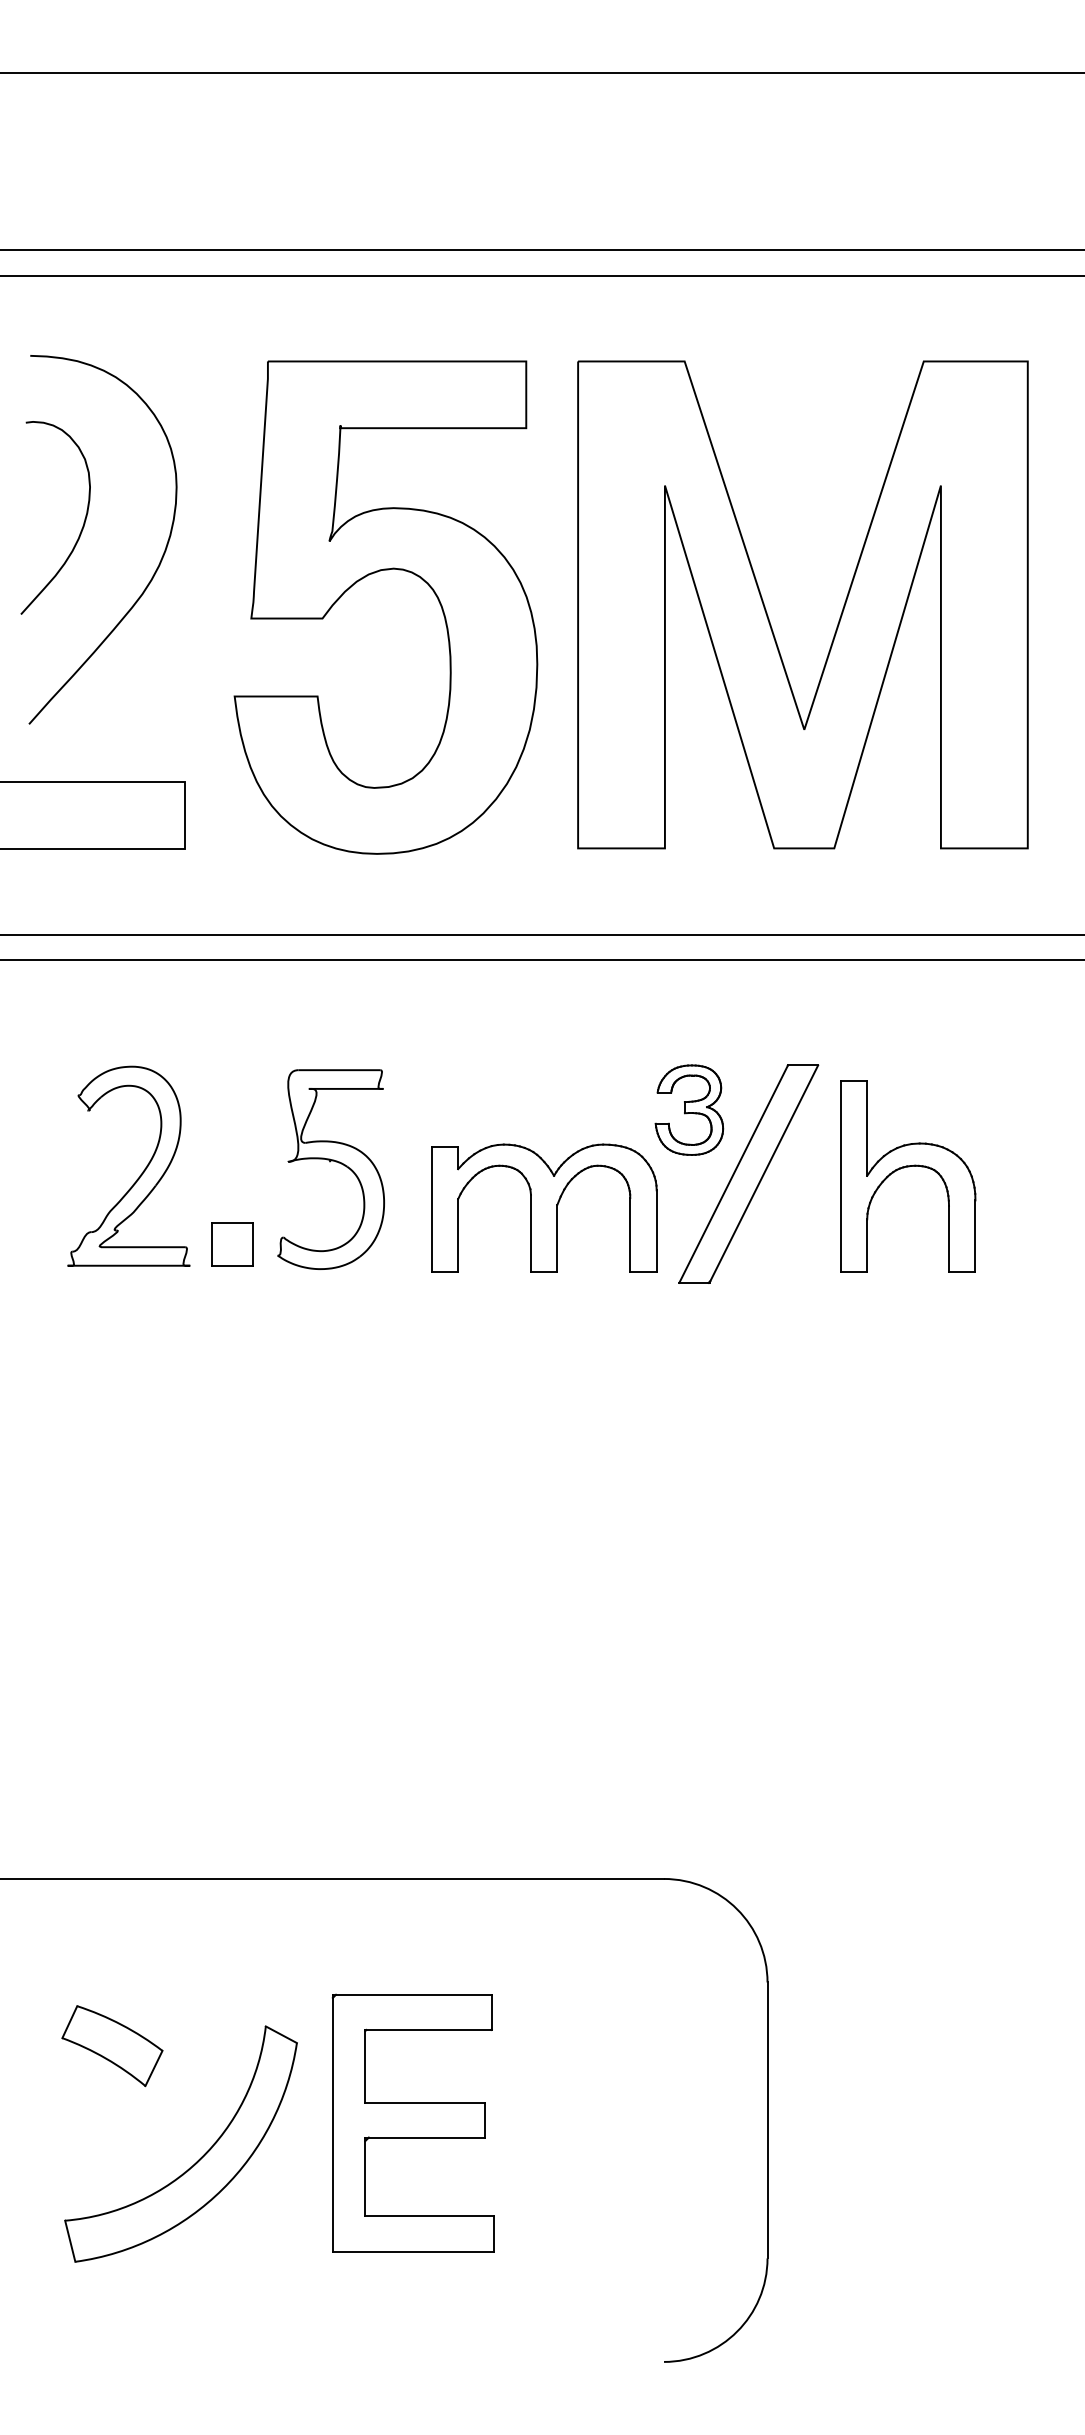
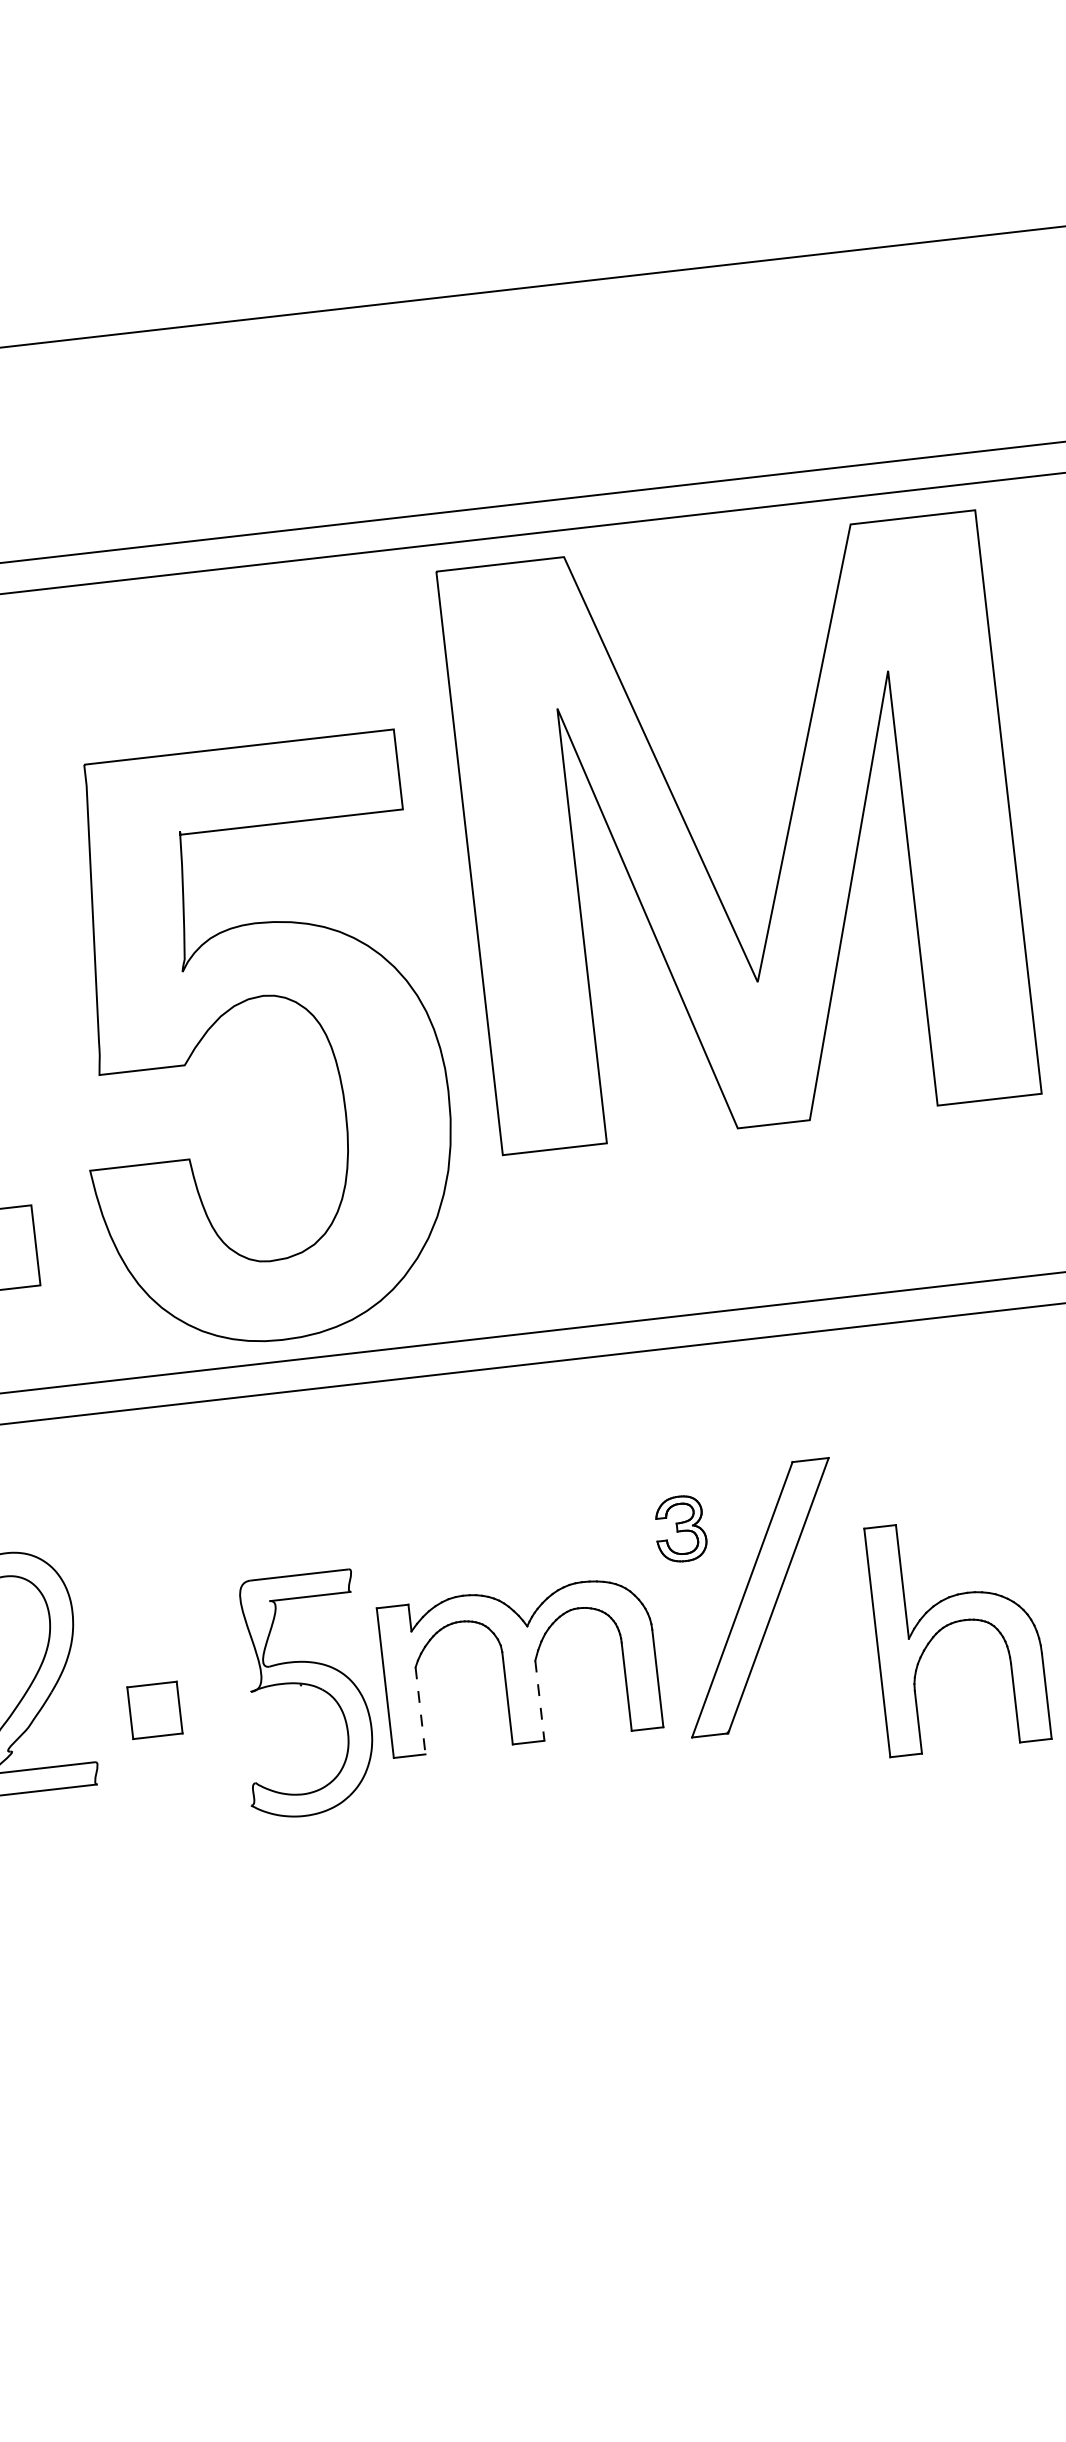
part: (372, 574) -> (238, 1005), moved
part: (768, 615) -> (699, 850), moved
part: (689, 1109) -> (680, 1528), size x0.6
part: (330, 1162) -> (301, 1686), moved
part: (904, 1168) -> (952, 1624), moved
line: (458, 1235) -> (420, 1710), solid -> dashed
line: (557, 1238) -> (540, 1700), solid -> dashed
part: (232, 1244) -> (155, 1710), moved

